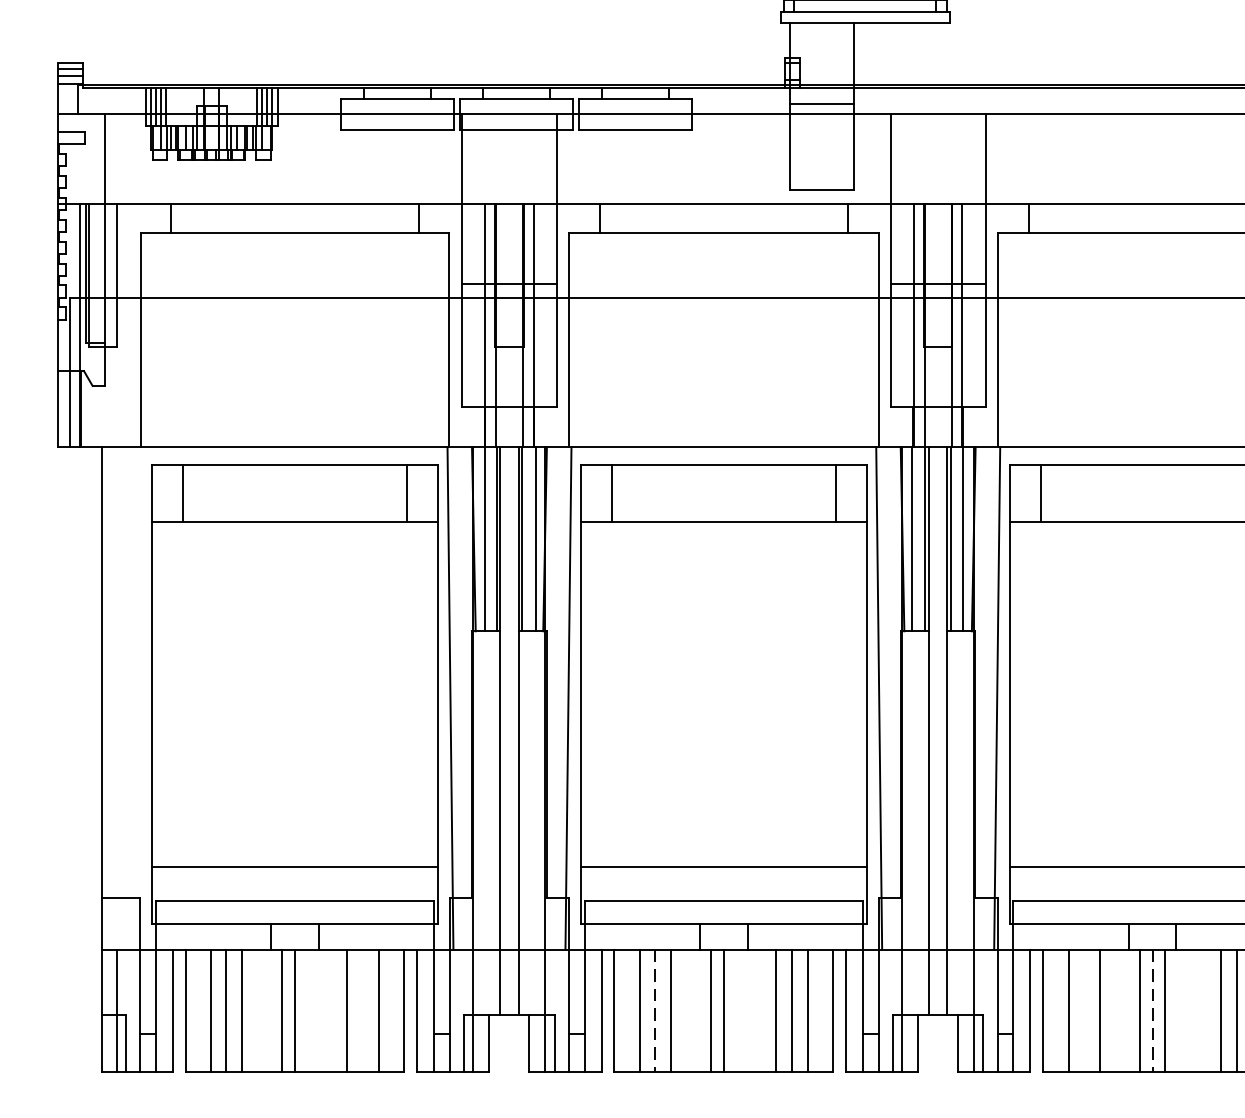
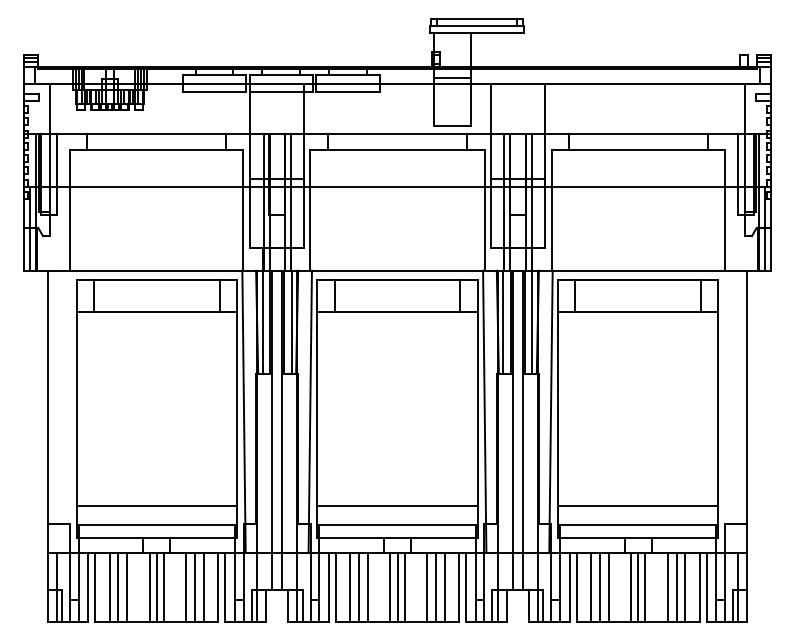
line: (307, 1009) -> (163, 586), added
line: (364, 1009) -> (195, 586), added
line: (736, 1009) -> (404, 586), added
line: (1083, 1009) -> (599, 586), added
line: (1204, 1009) -> (667, 586), added
line: (654, 1011) -> (358, 587), dashed -> solid
line: (1153, 1011) -> (638, 587), dashed -> solid

